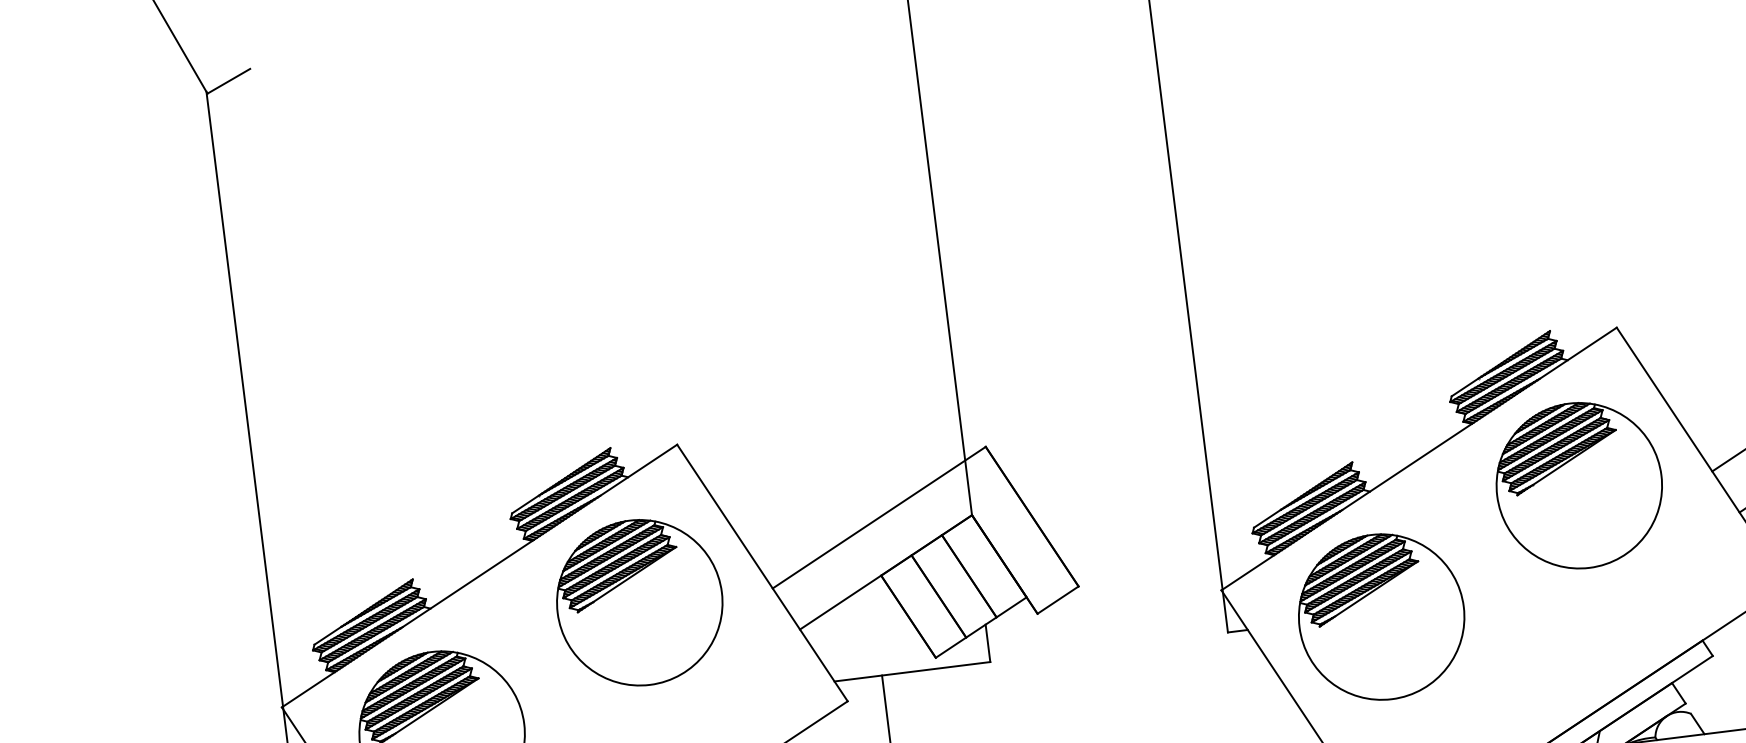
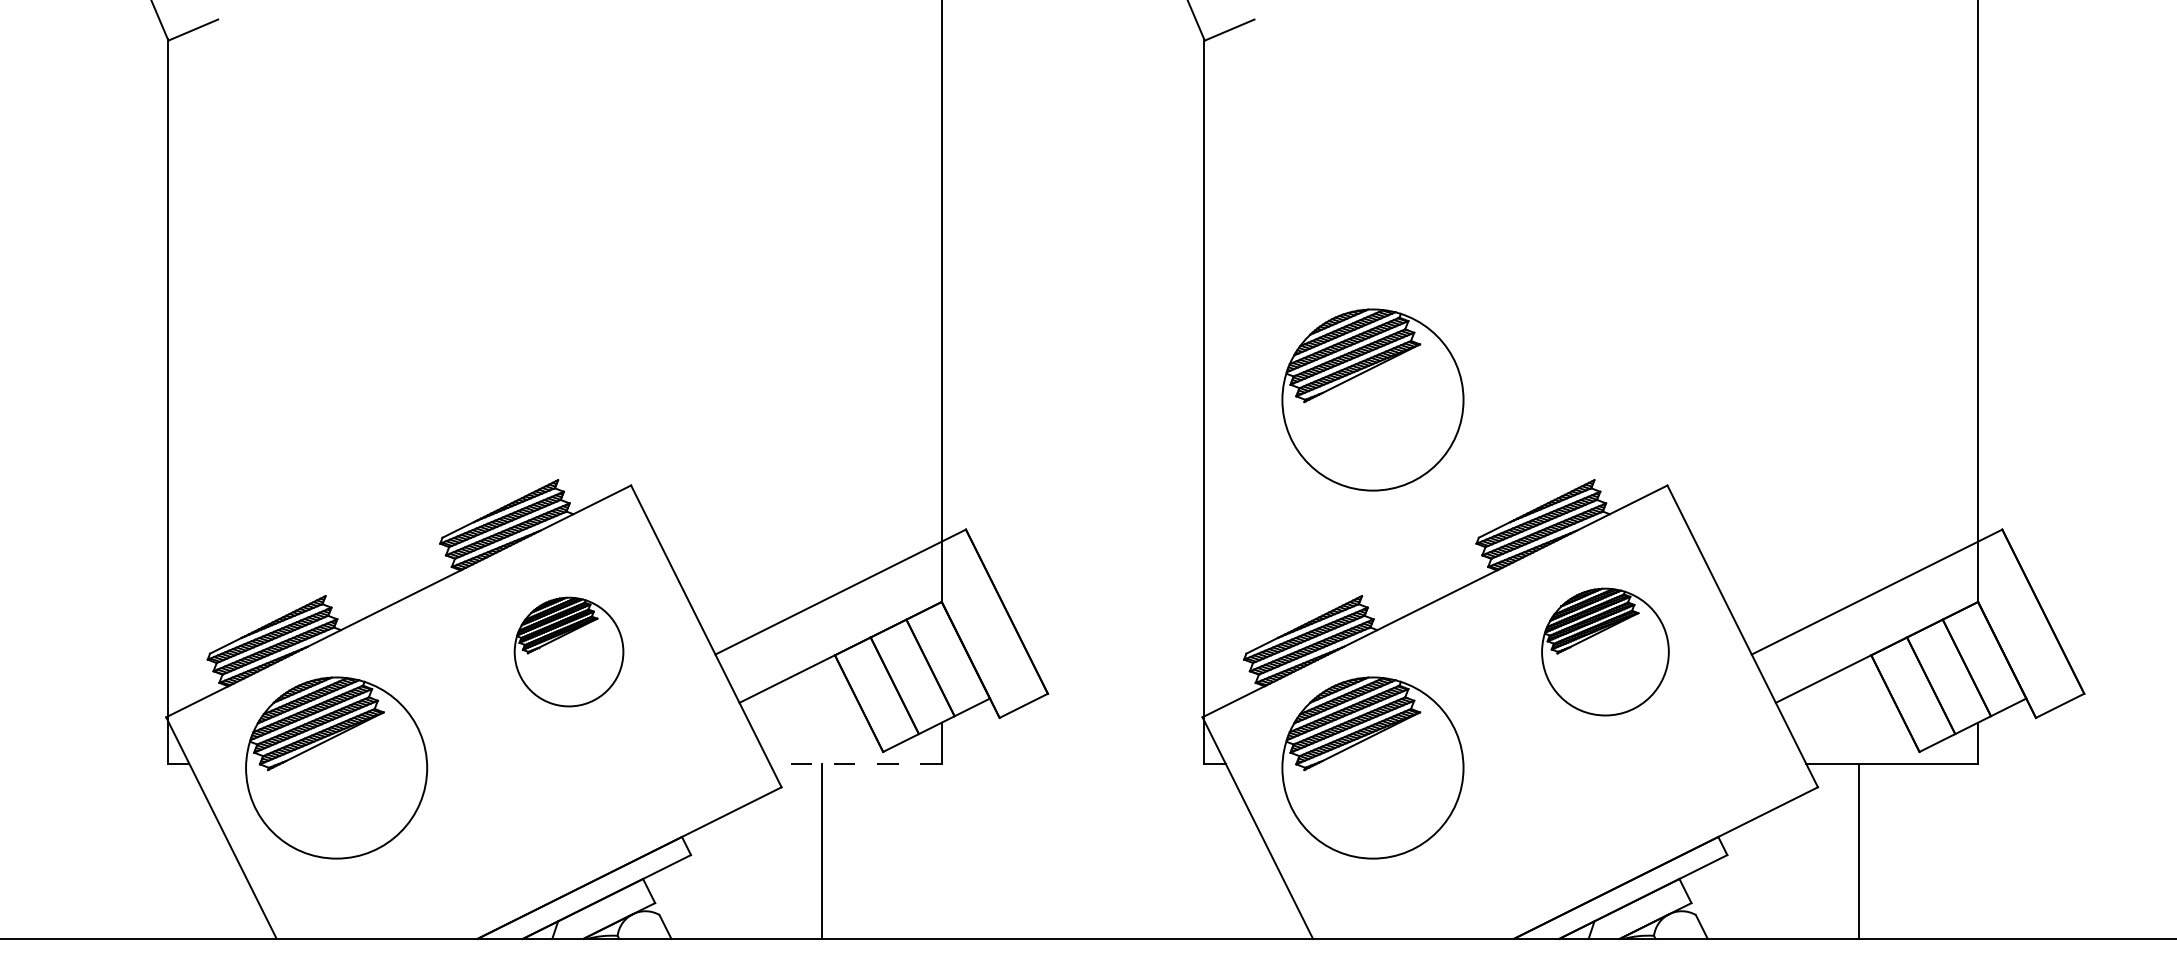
part: (1339, 283) -> (1372, 399), added
part: (1579, 485) -> (1605, 651), size x0.7
part: (639, 602) -> (568, 651), size x0.6
line: (912, 671) -> (855, 763), solid -> dashed

